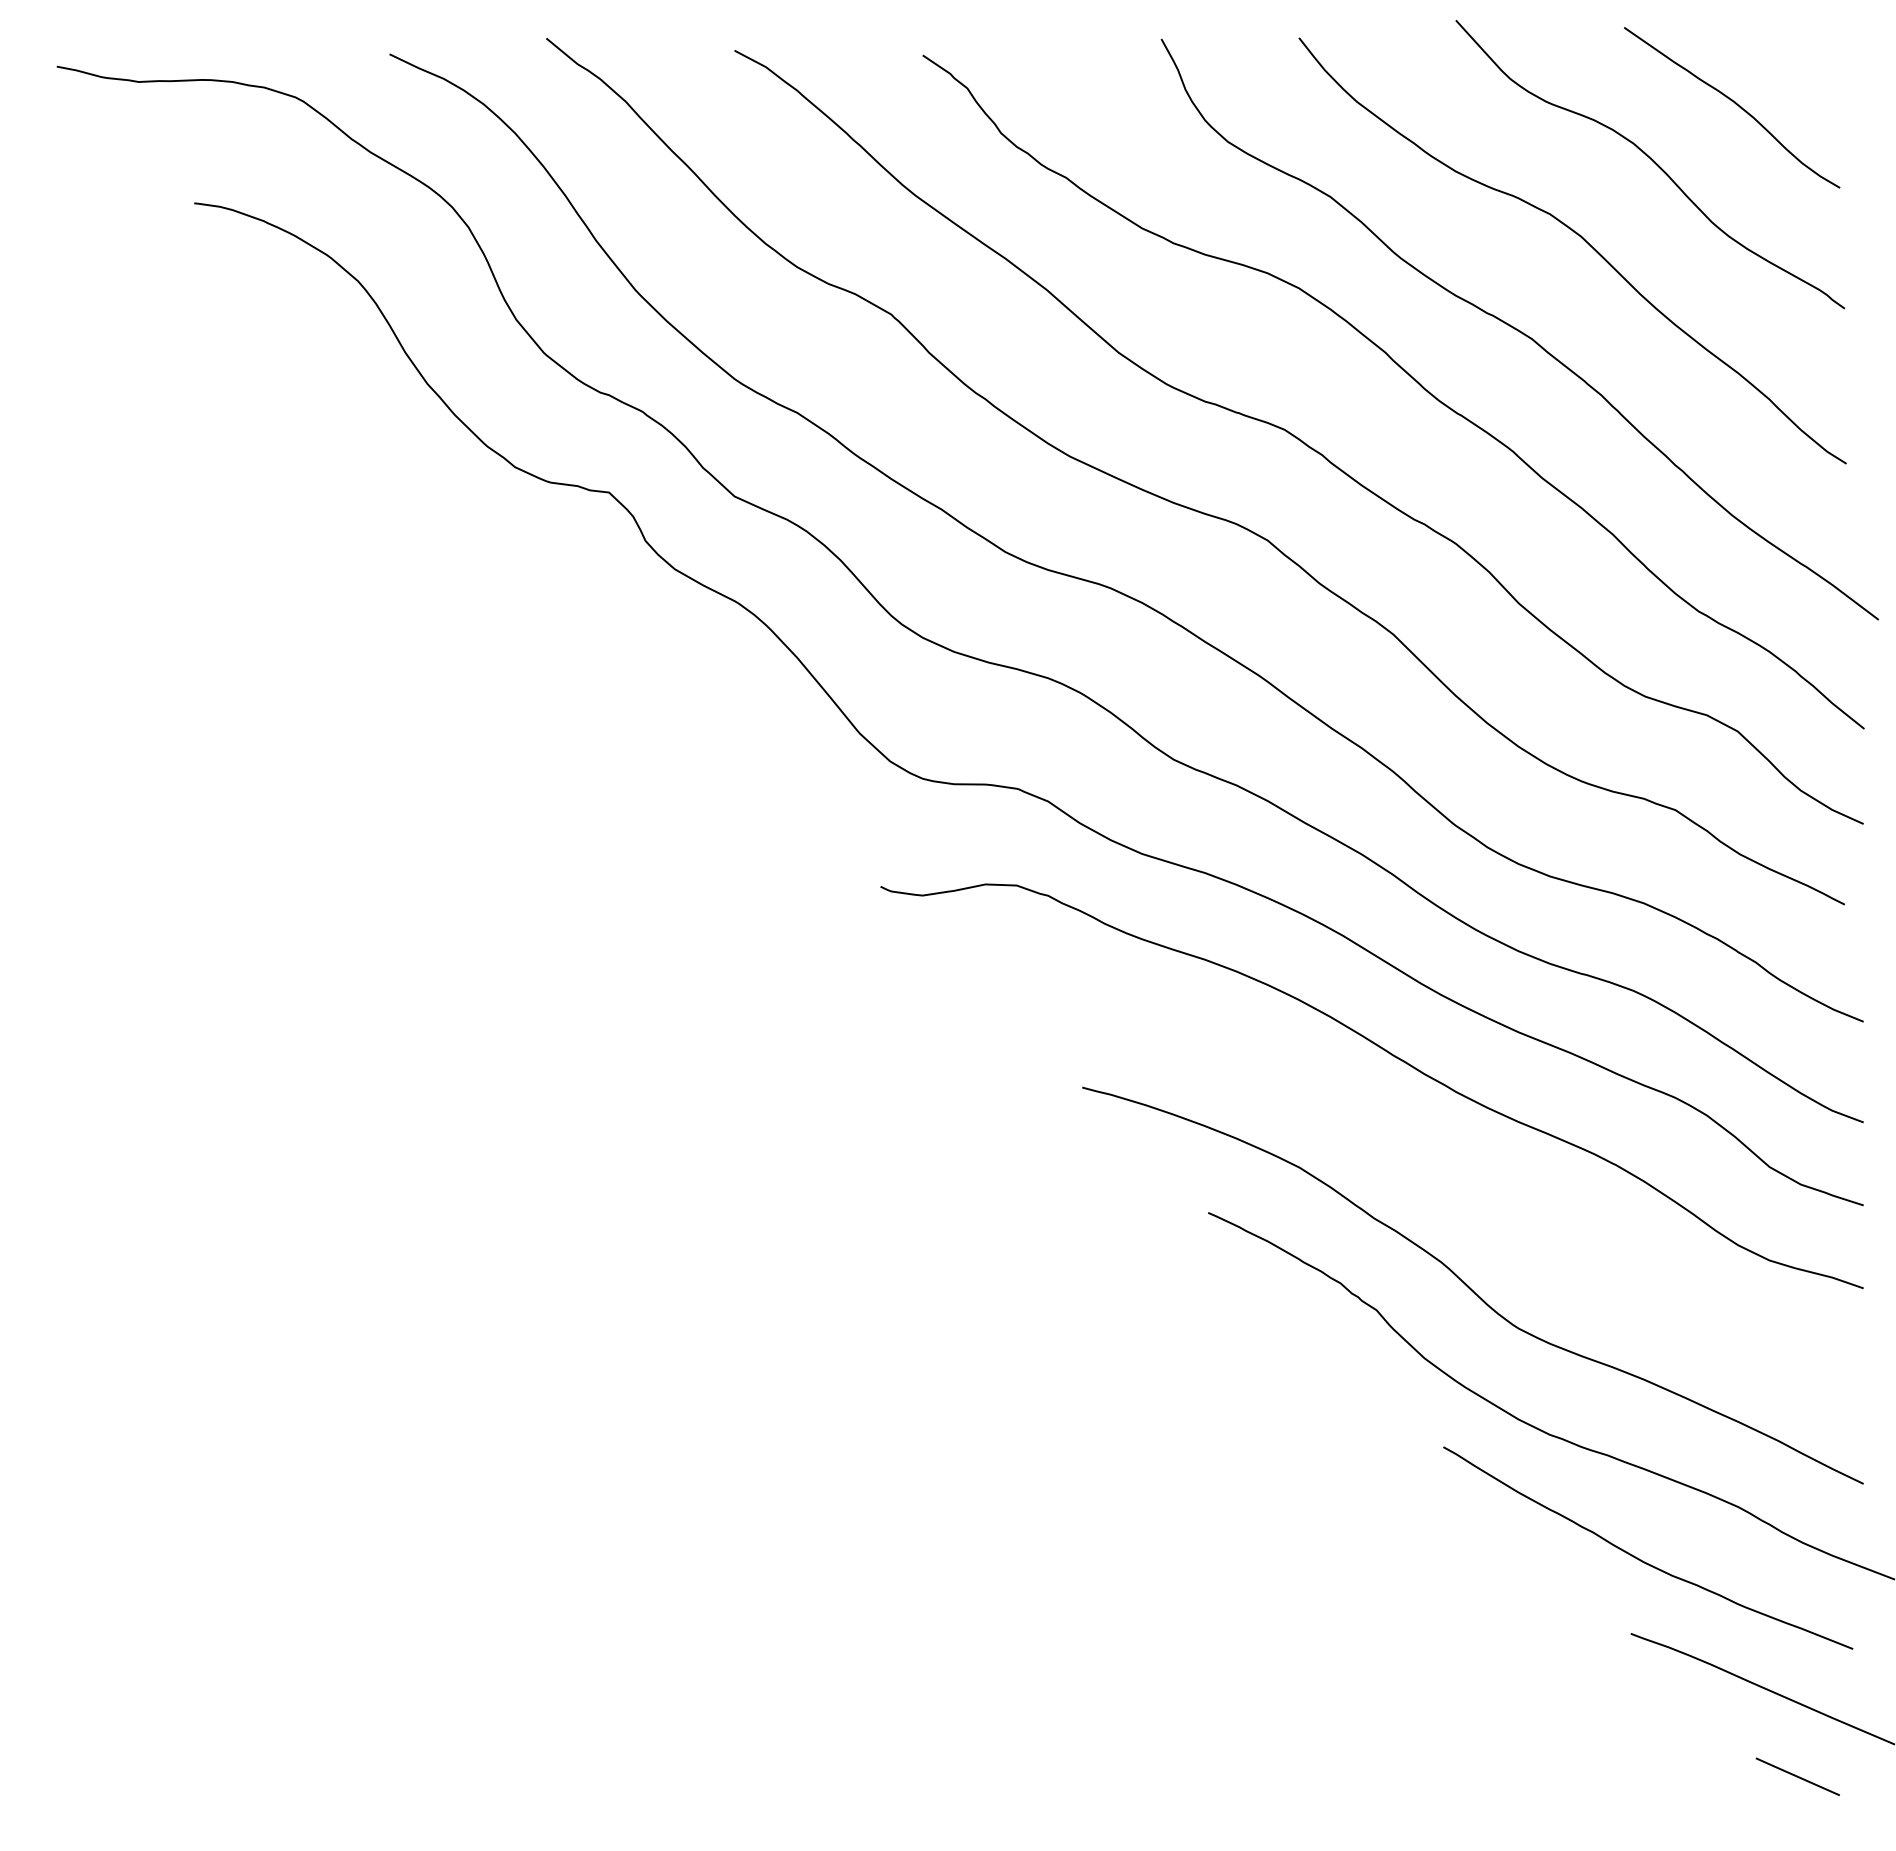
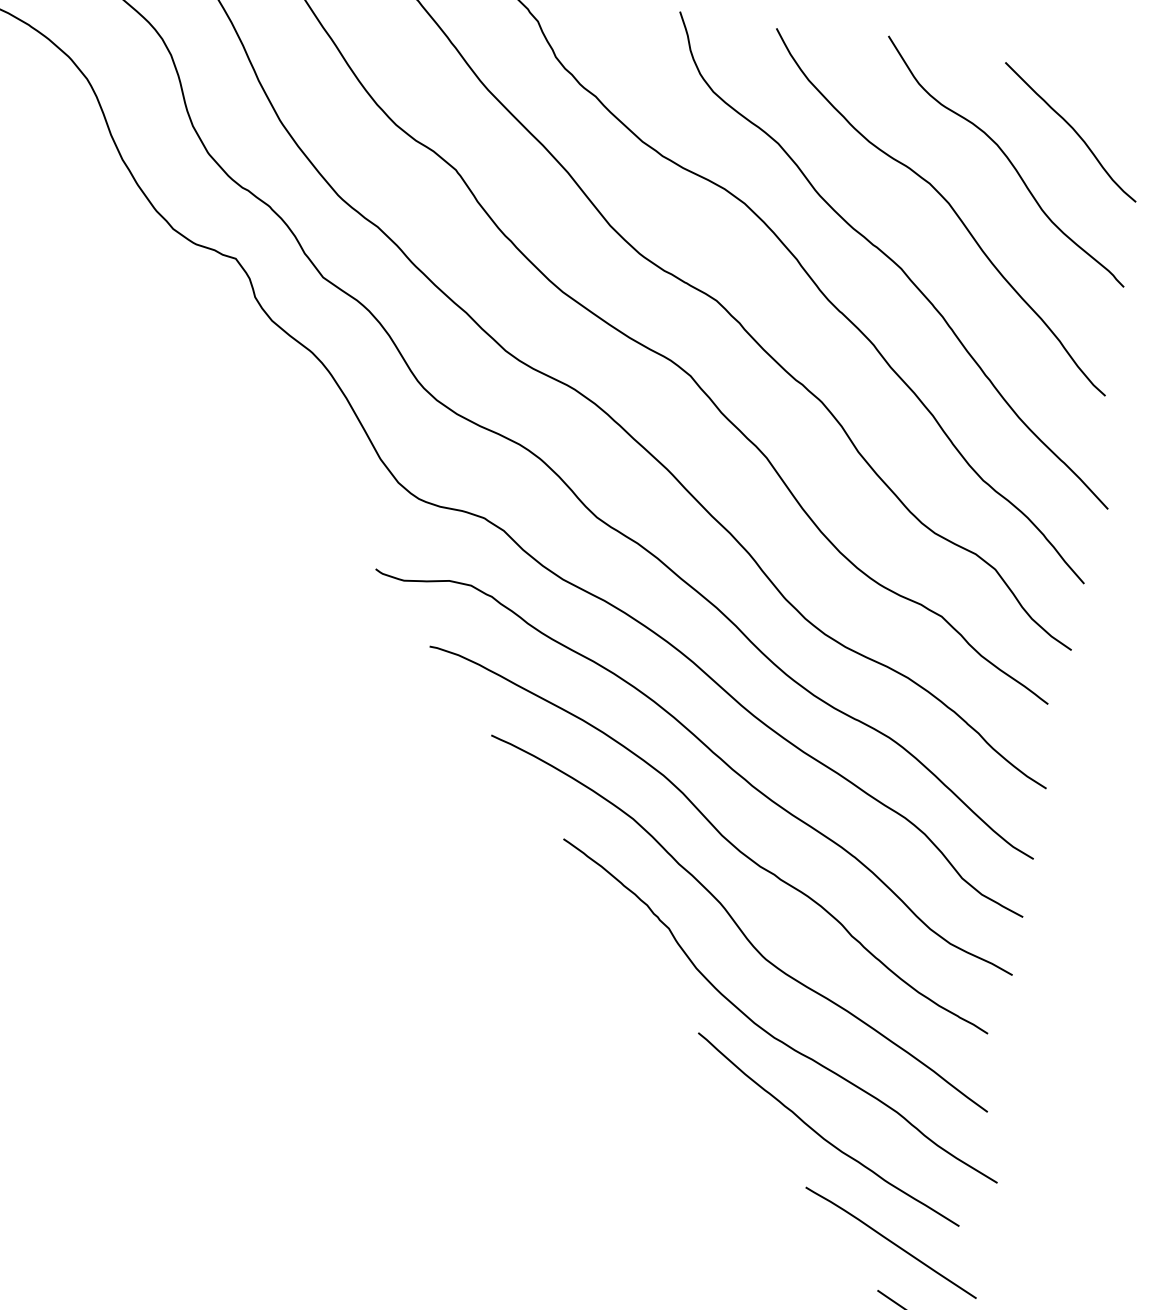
curve: (1418, 1163) -> (716, 831), added

